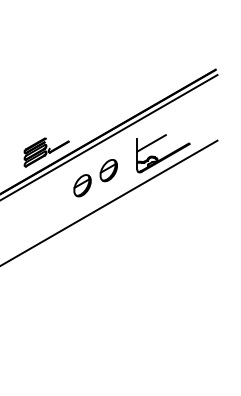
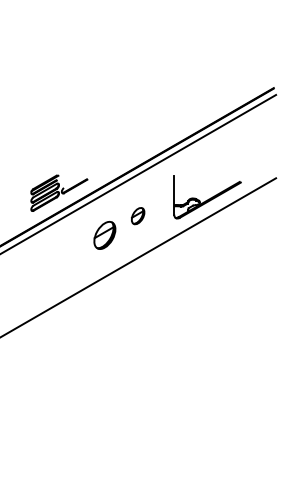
line: (151, 143) -> (192, 181), removed
part: (108, 170) -> (137, 215), size x0.6

